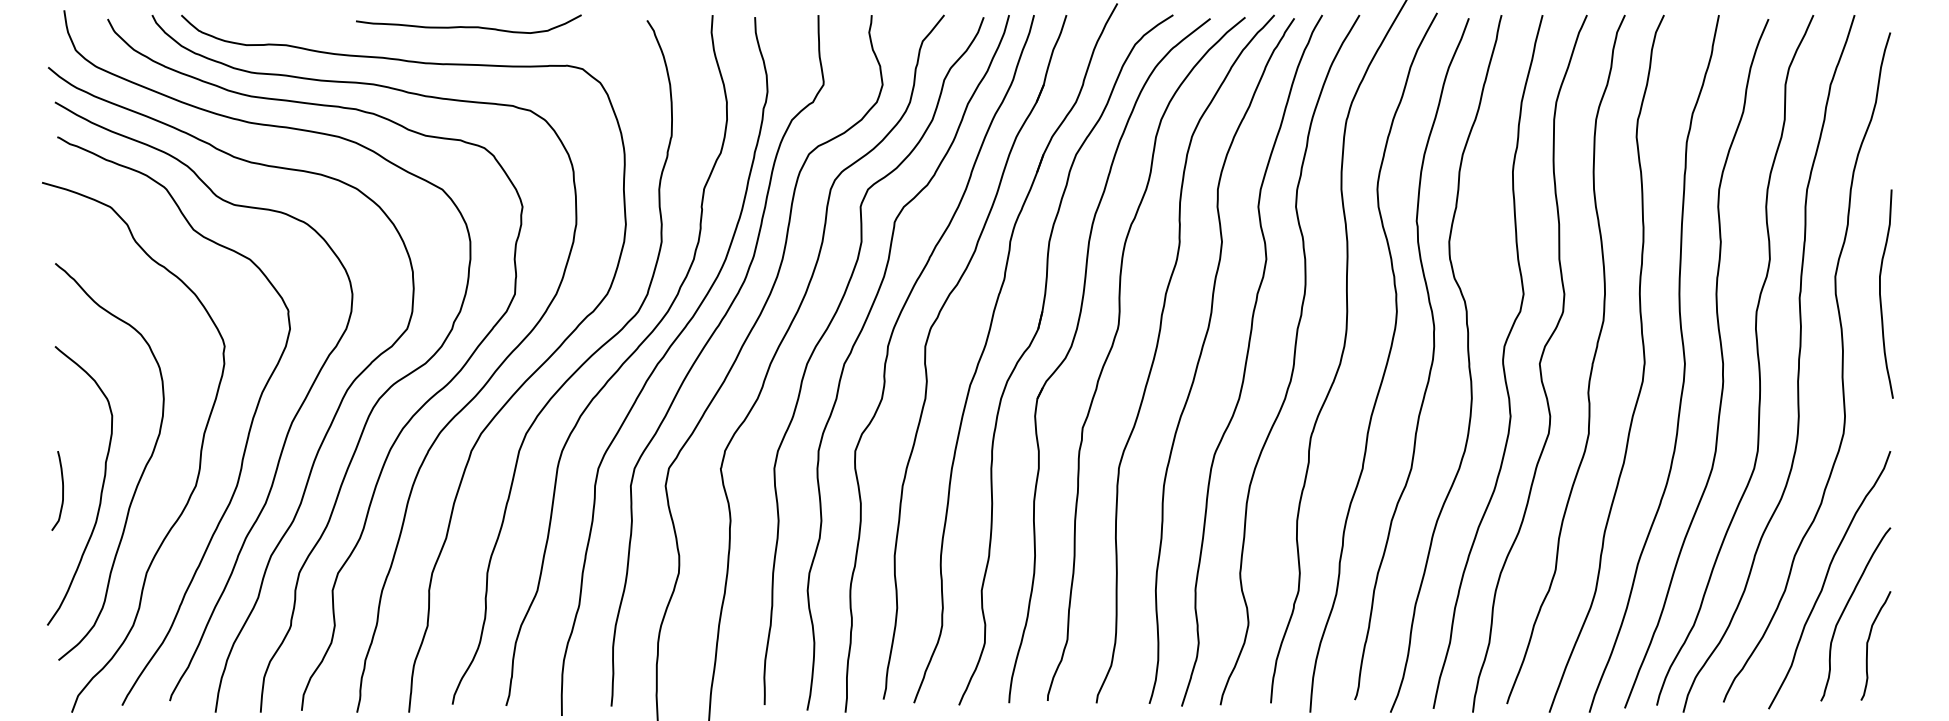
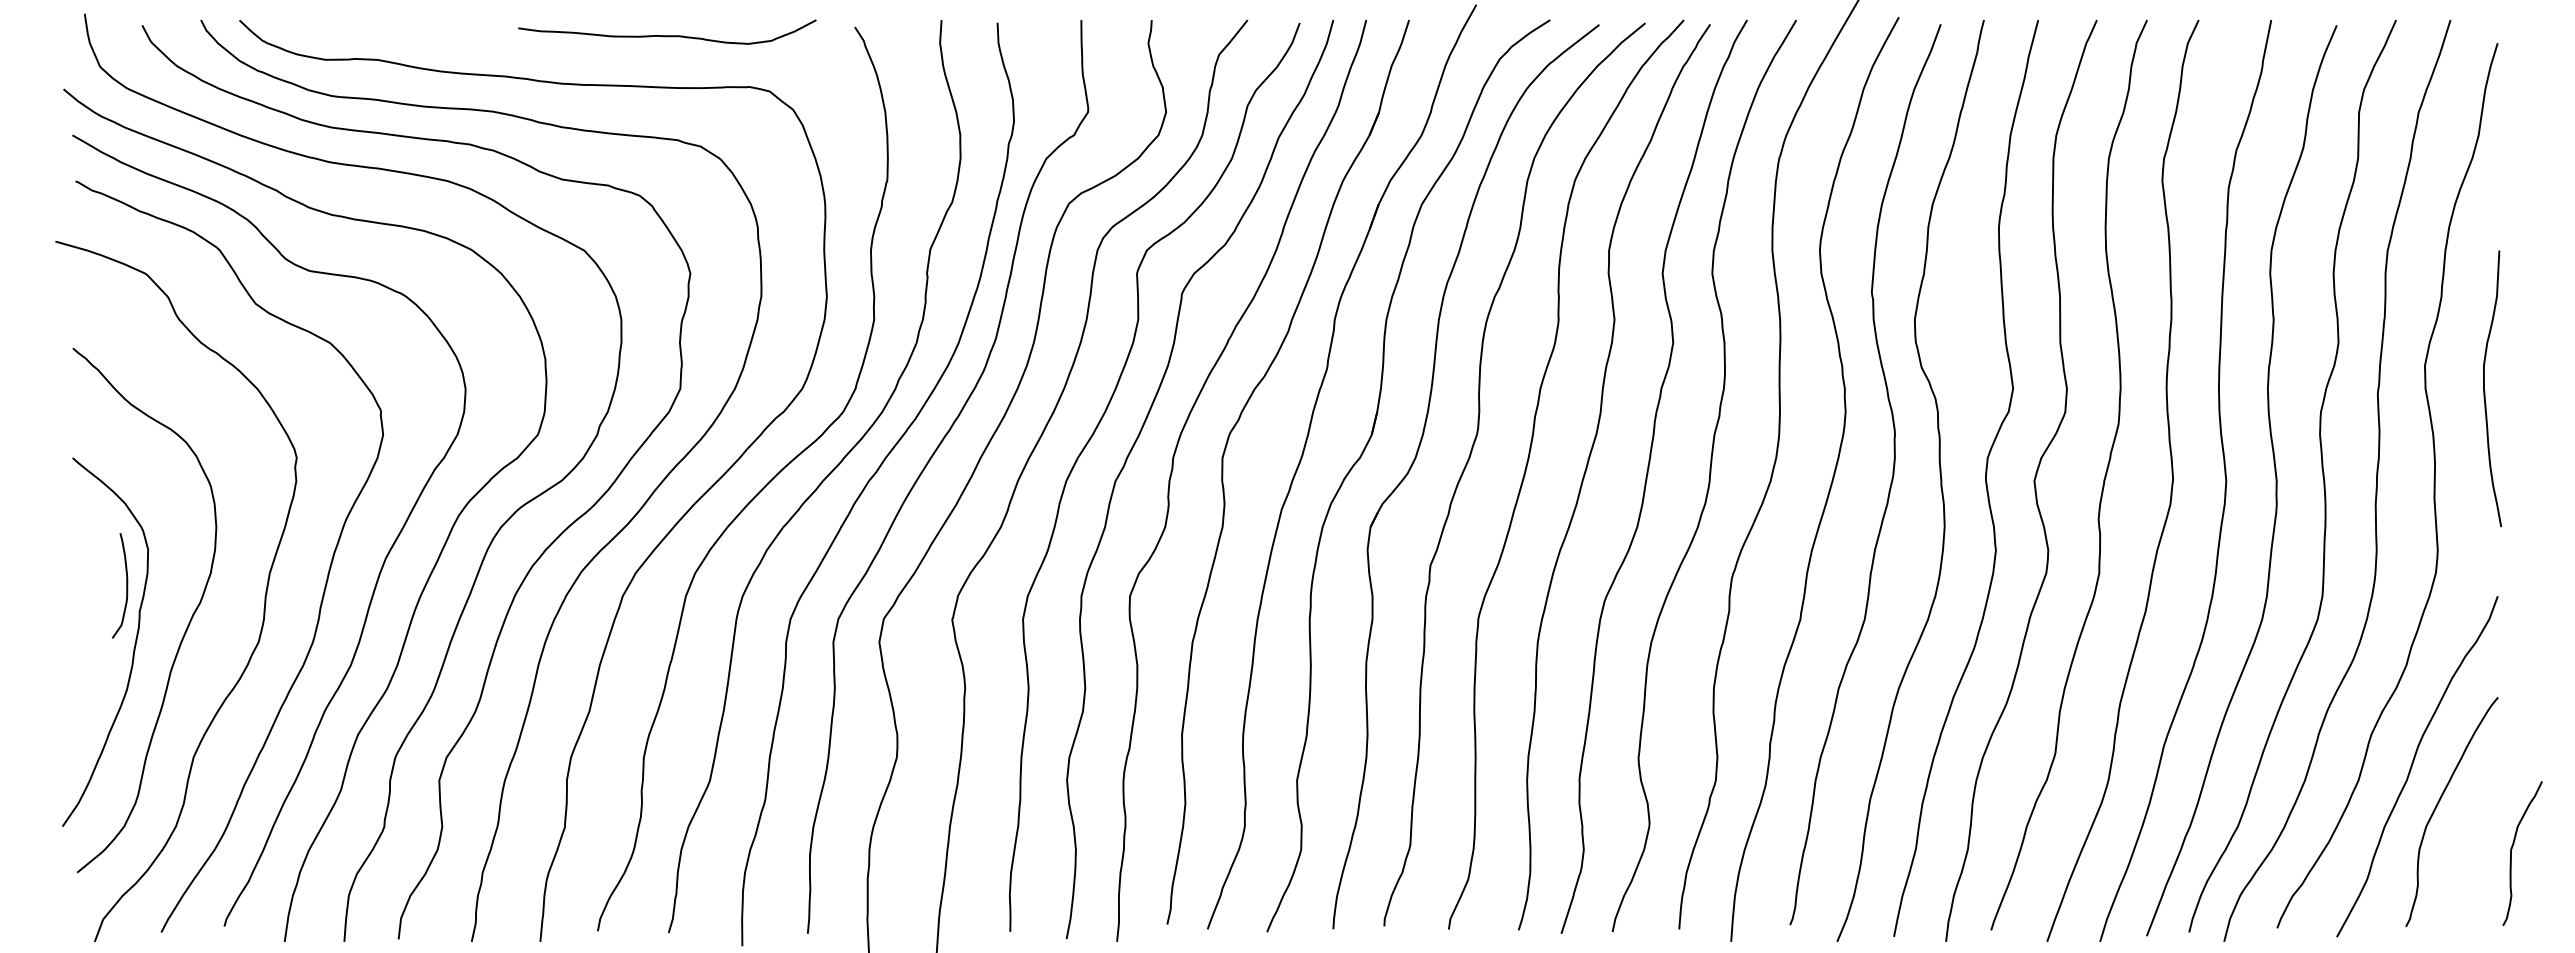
curve: (468, 26) -> (667, 35), moved
curve: (62, 490) -> (126, 585), moved
curve: (1868, 642) -> (2512, 849), moved

